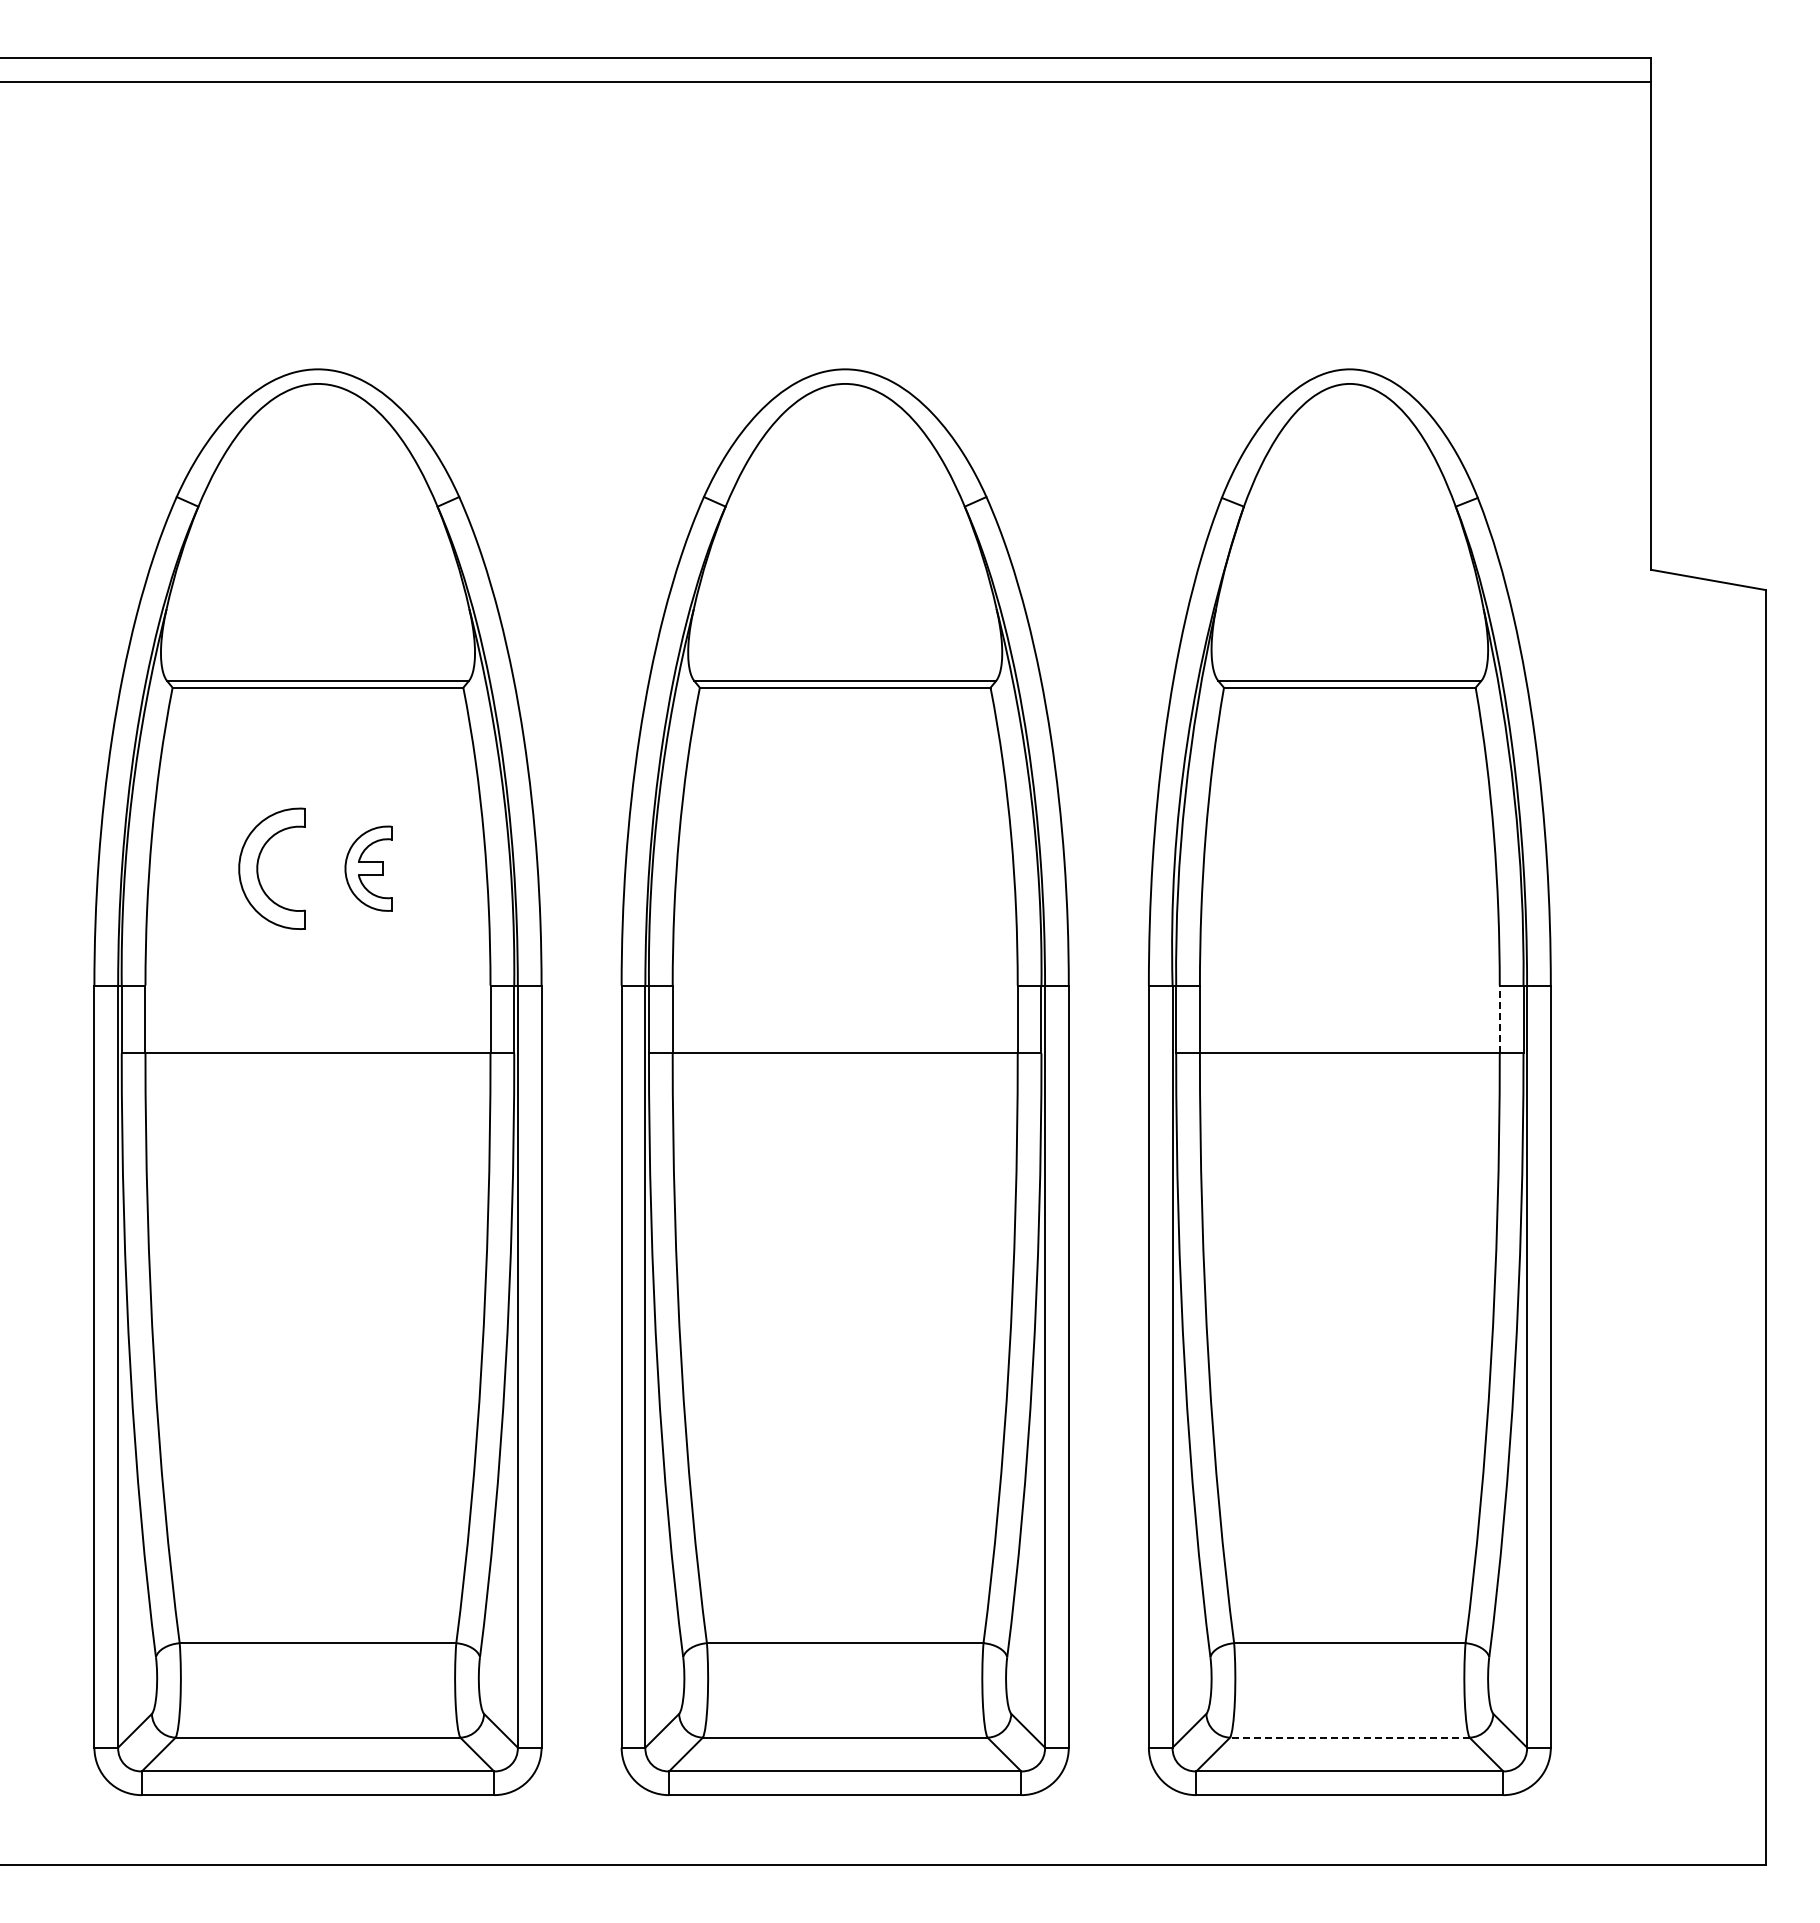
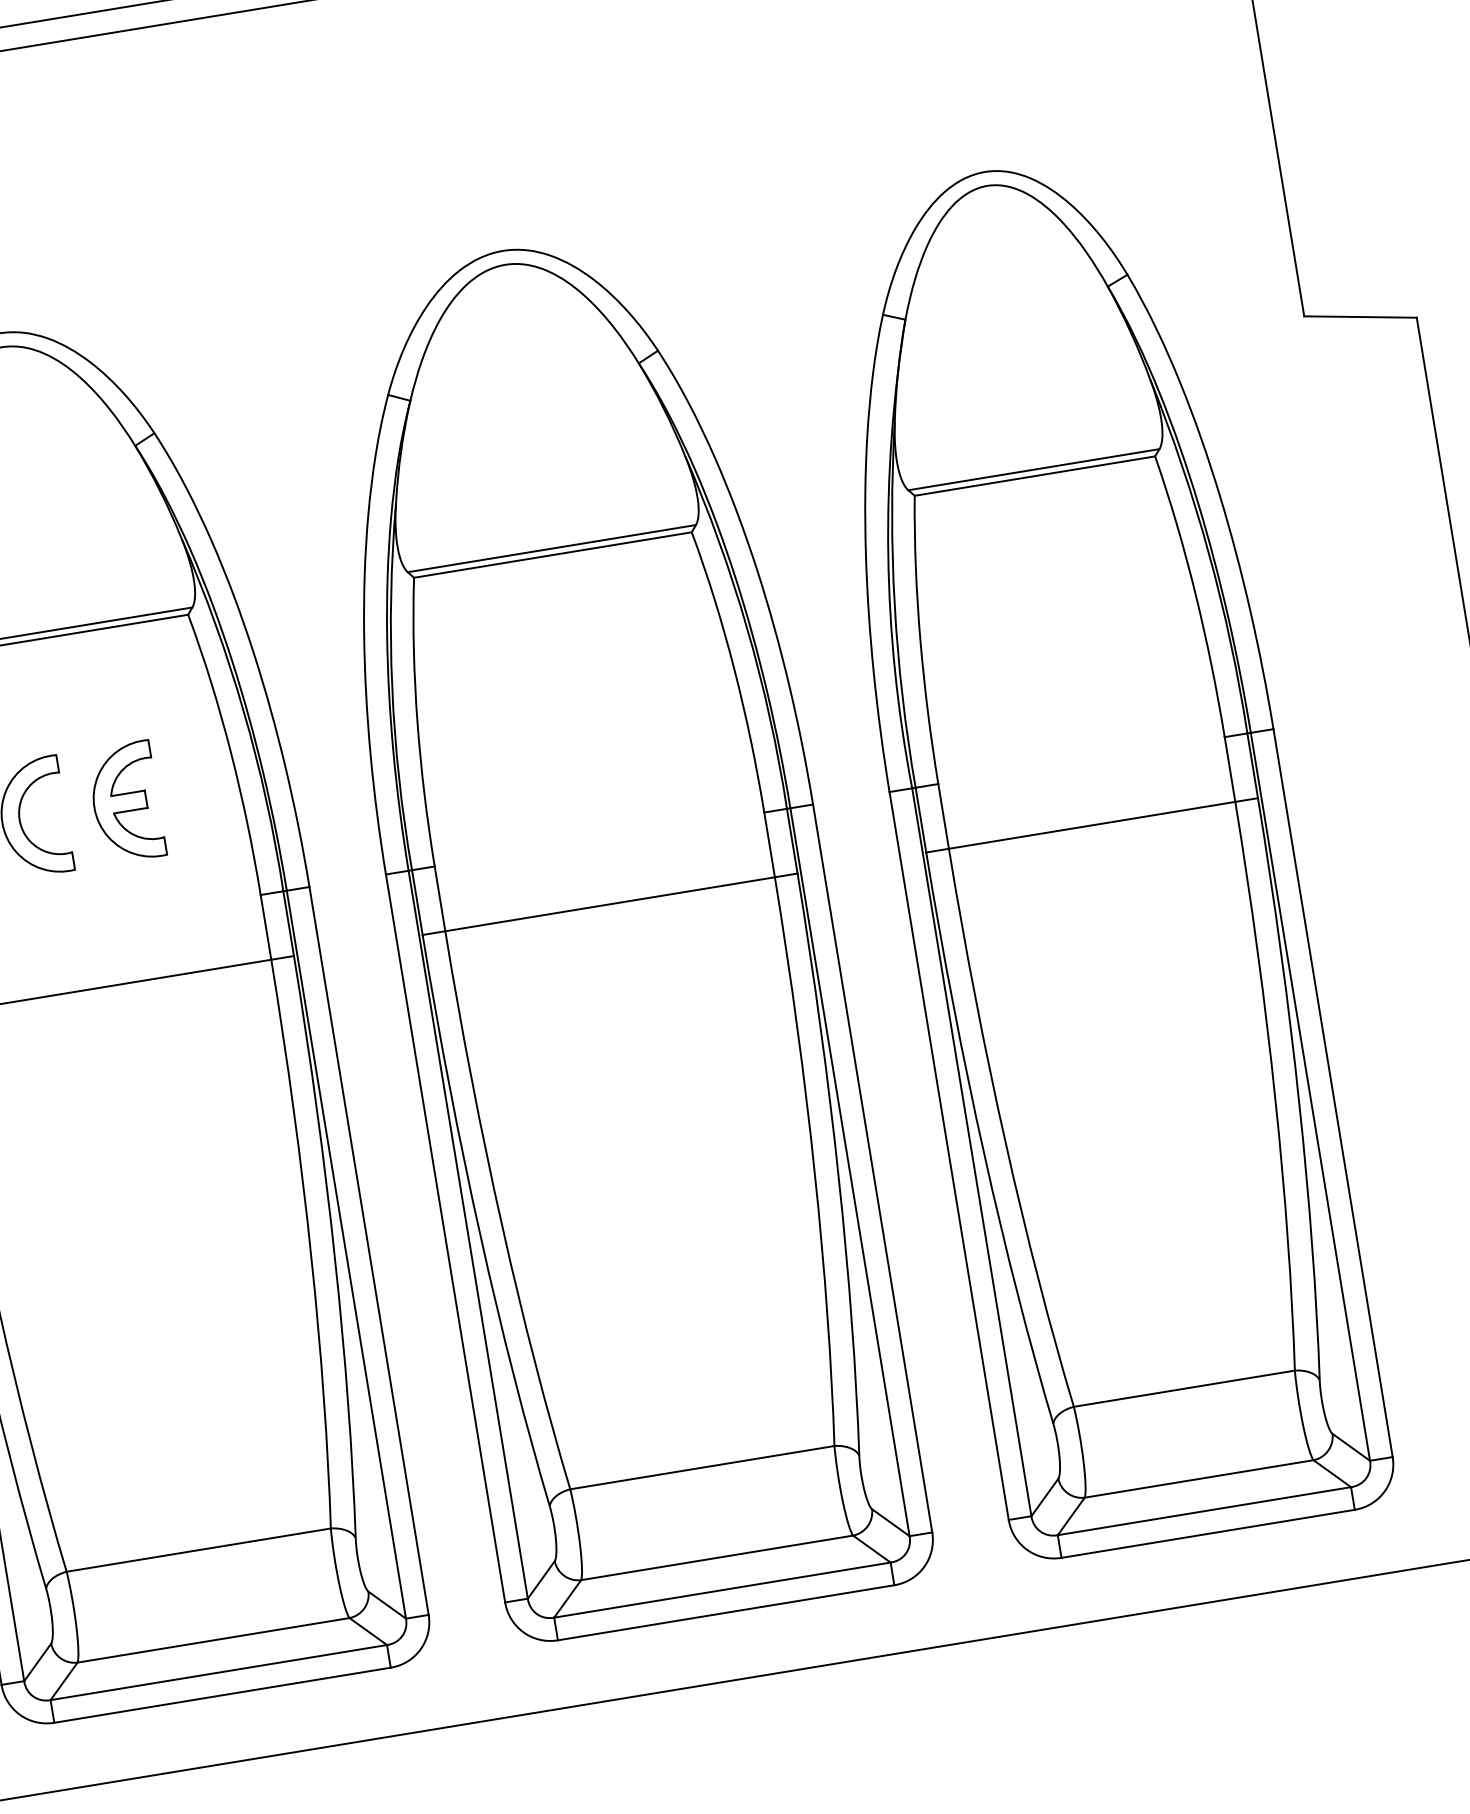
part: (368, 868) -> (125, 802), size x1.43
line: (1499, 1019) -> (1229, 769), dashed -> solid
line: (1349, 1737) -> (1198, 1478), dashed -> solid

